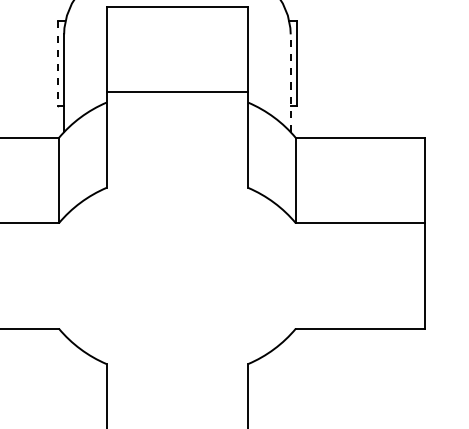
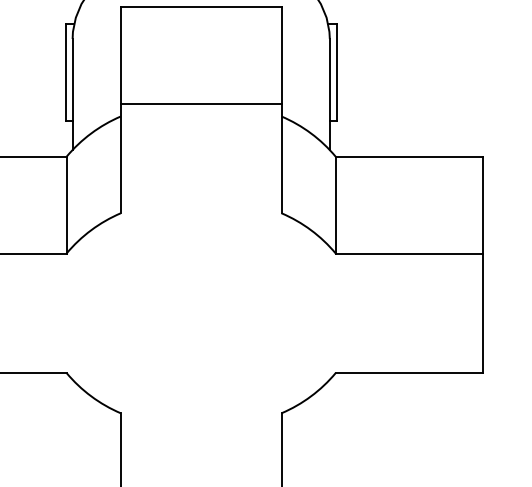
line: (57, 64) -> (65, 73), dashed -> solid
line: (290, 82) -> (329, 93), dashed -> solid

